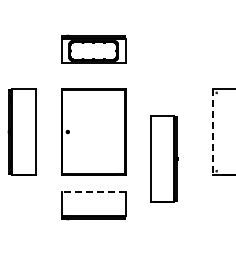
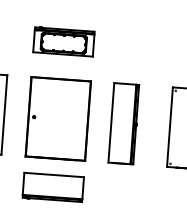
line: (213, 132) -> (170, 127), dashed -> solid
part: (164, 158) -> (124, 123), moved
line: (93, 192) -> (54, 175), dashed -> solid

